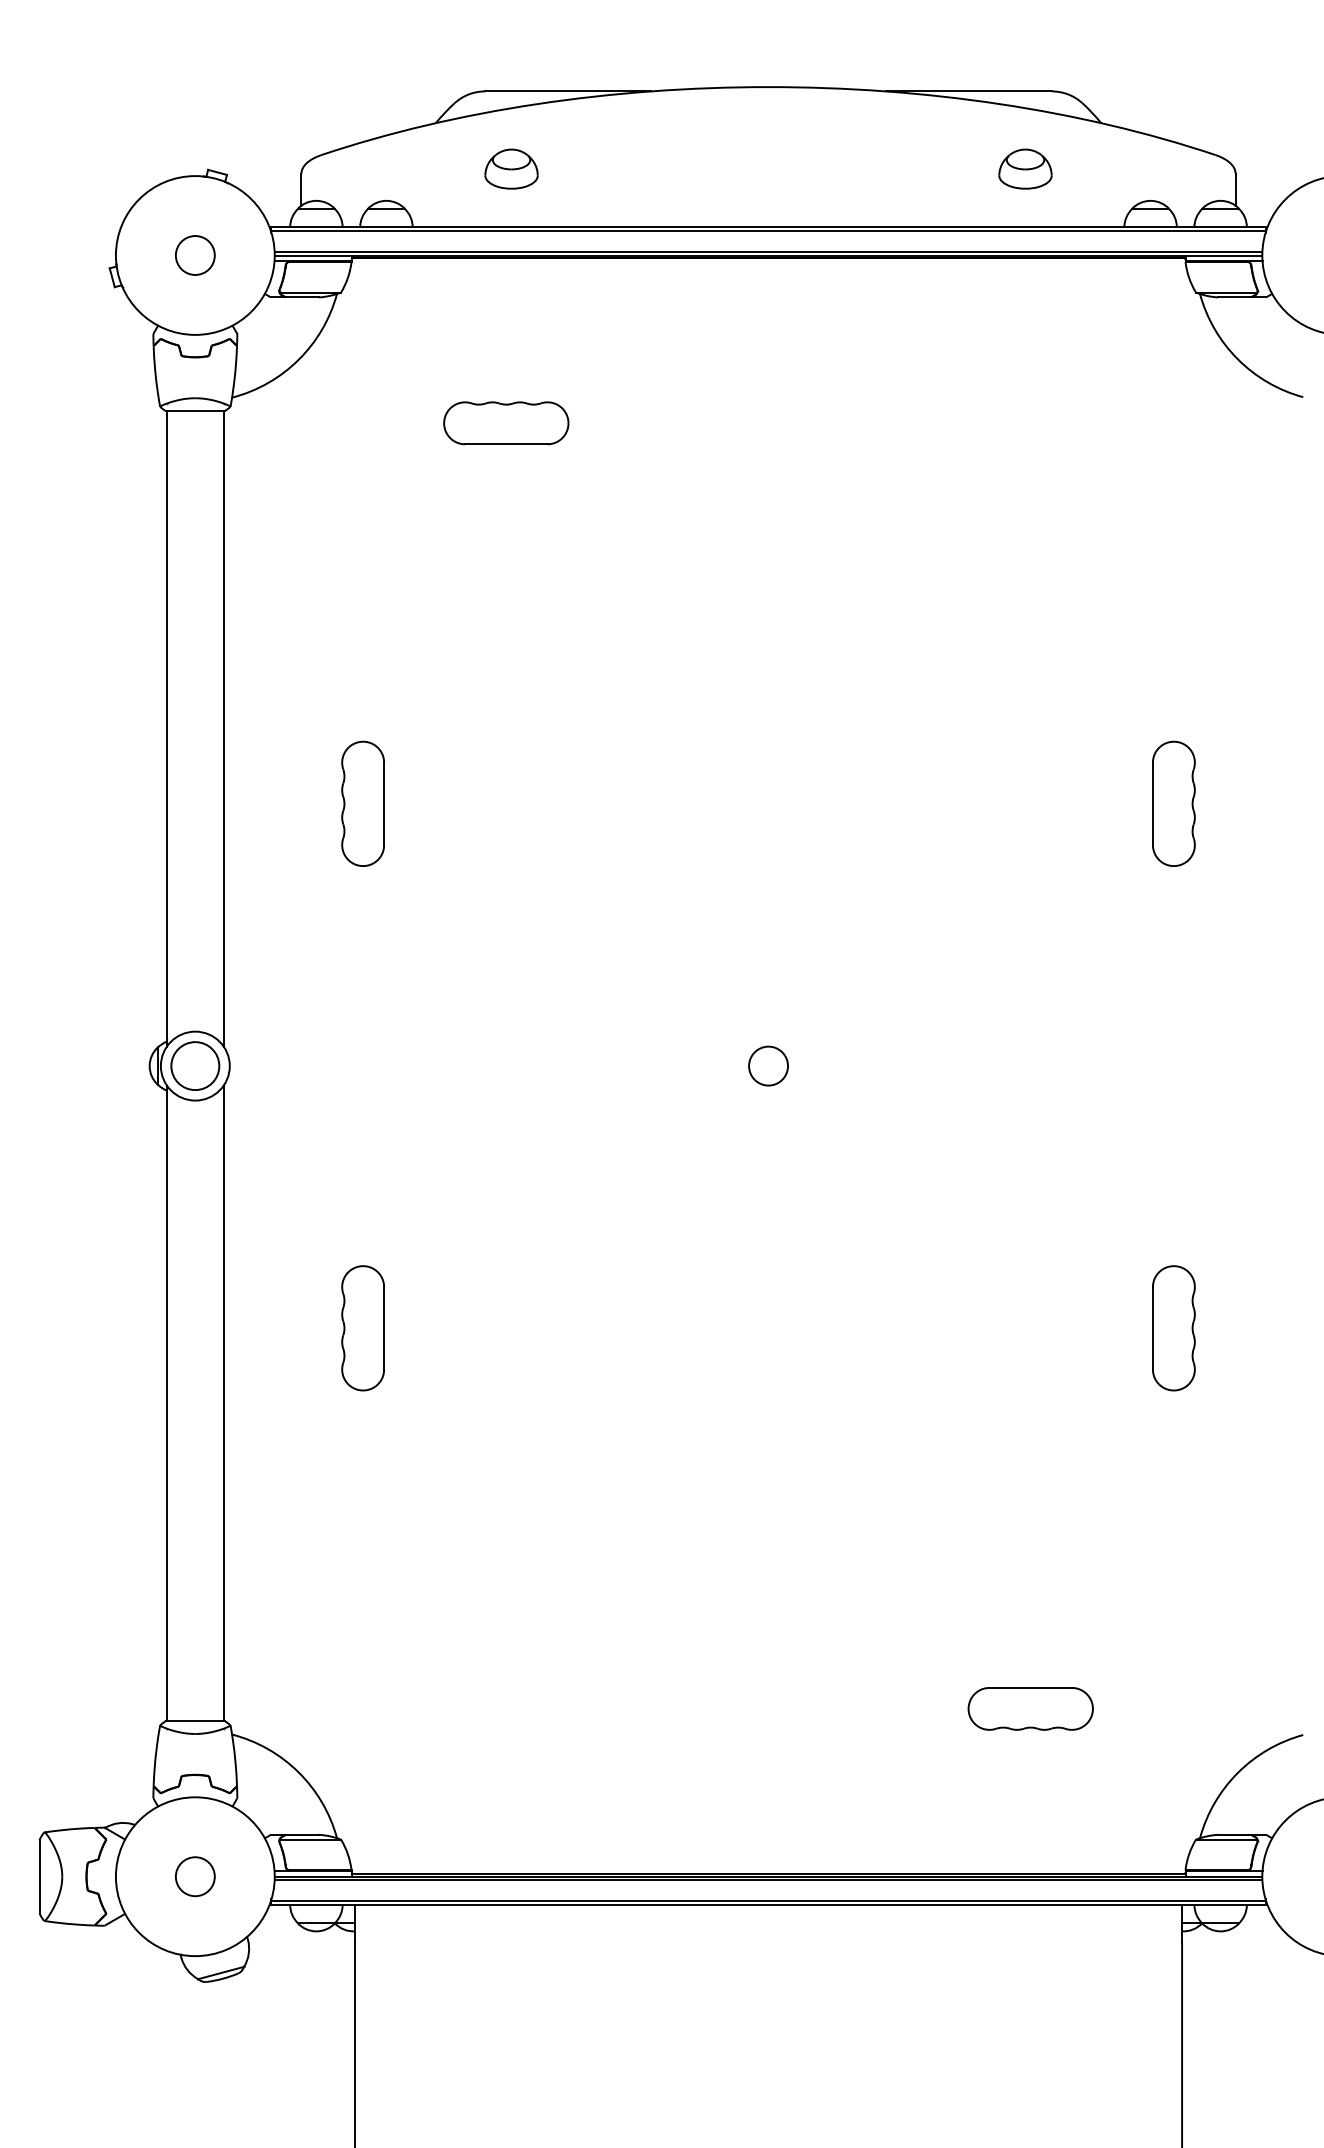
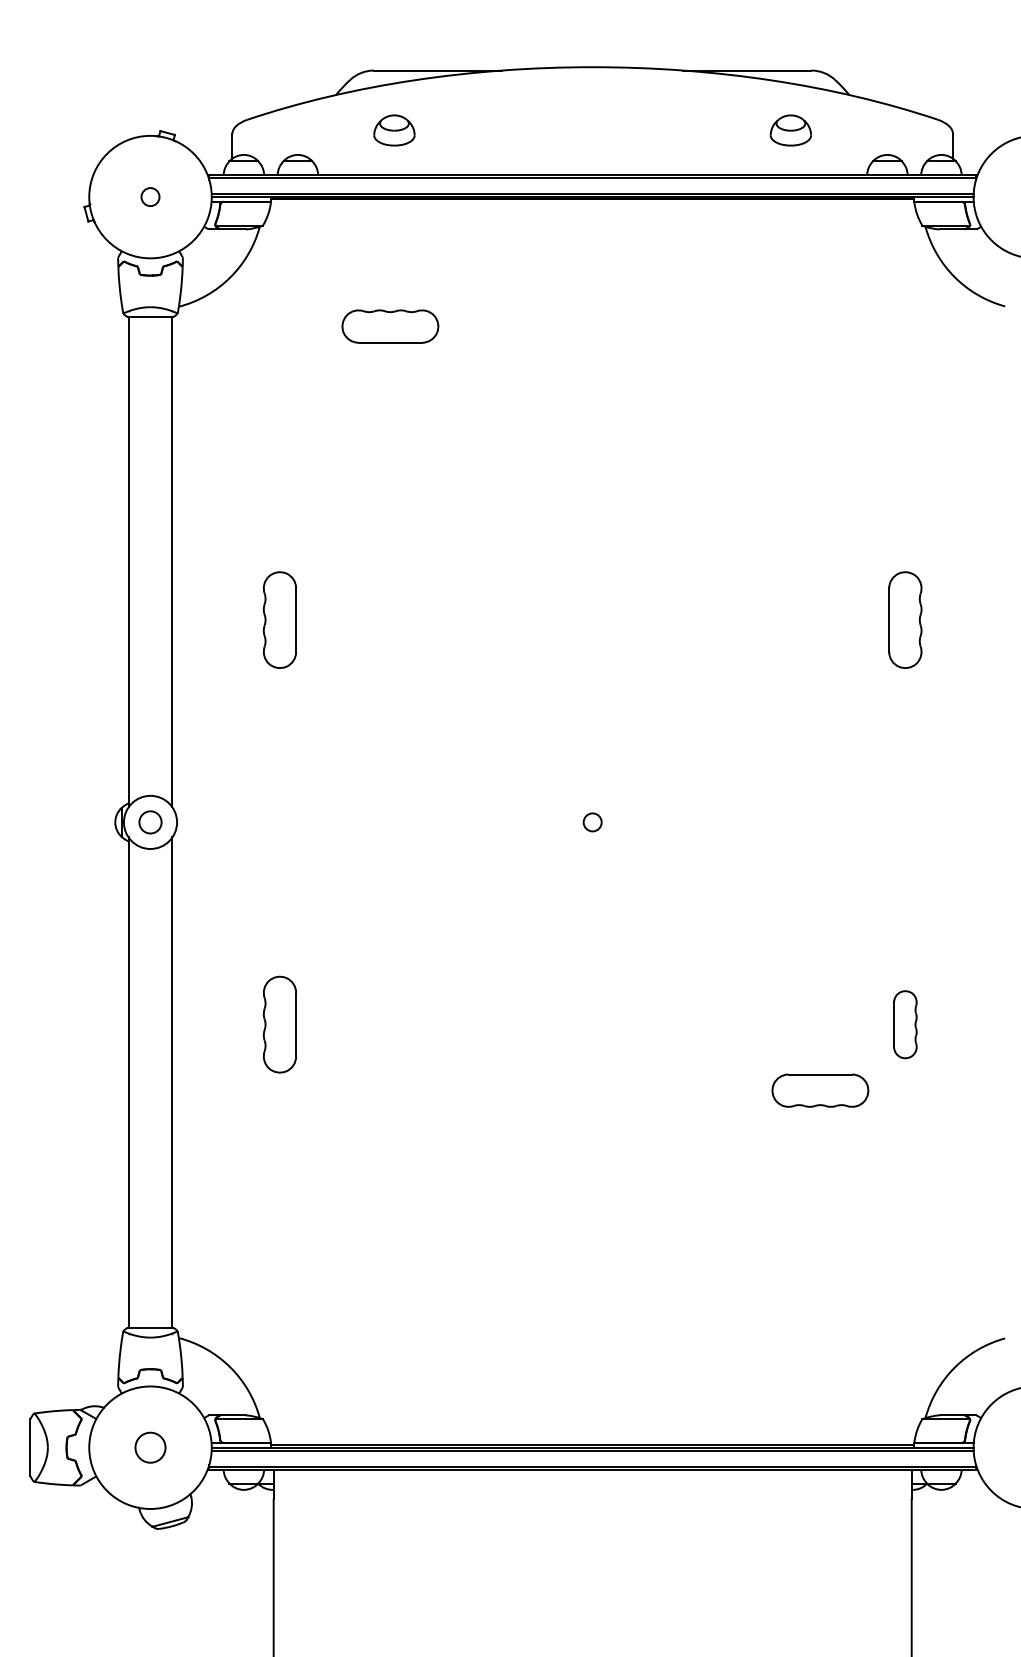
circle: (194, 255) -> (149, 197), size x0.6
circle: (768, 1065) -> (592, 821), size x0.6
circle: (195, 1066) -> (150, 822), size x0.6
part: (1173, 1328) -> (905, 1024), size x0.7
part: (1030, 1708) -> (820, 1090), moved

